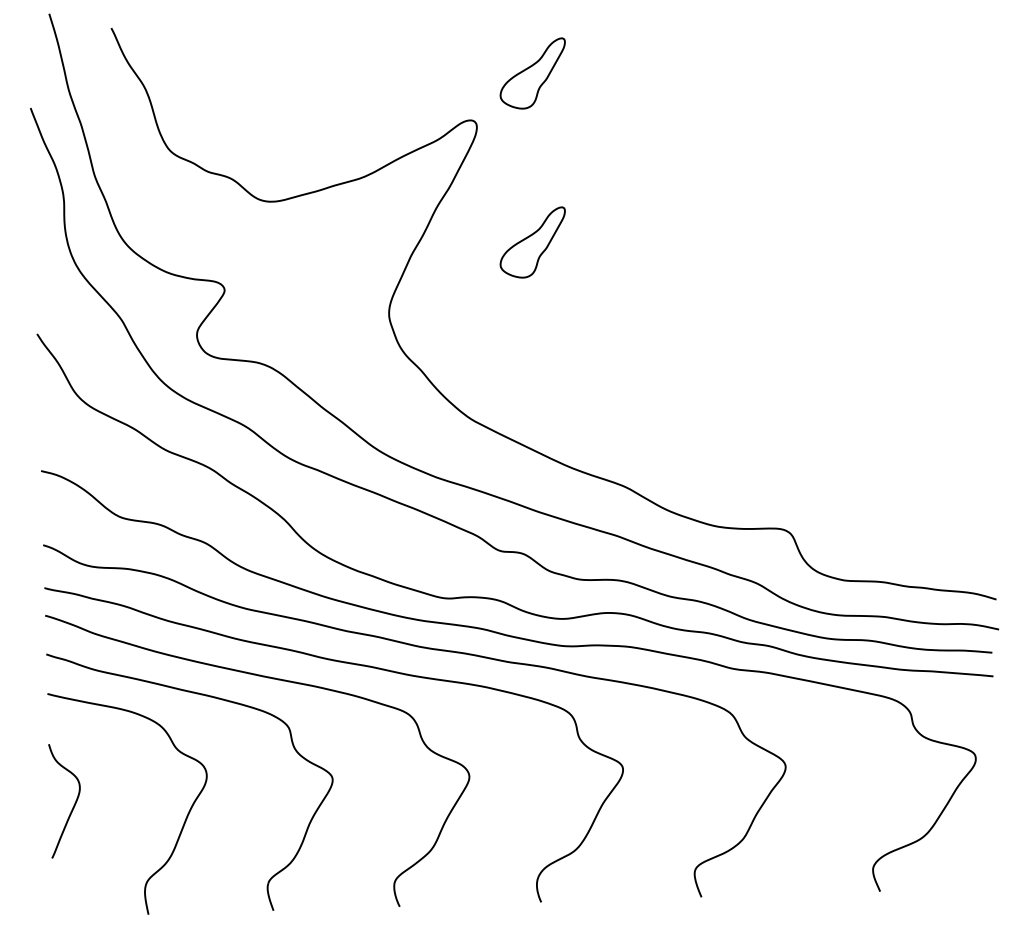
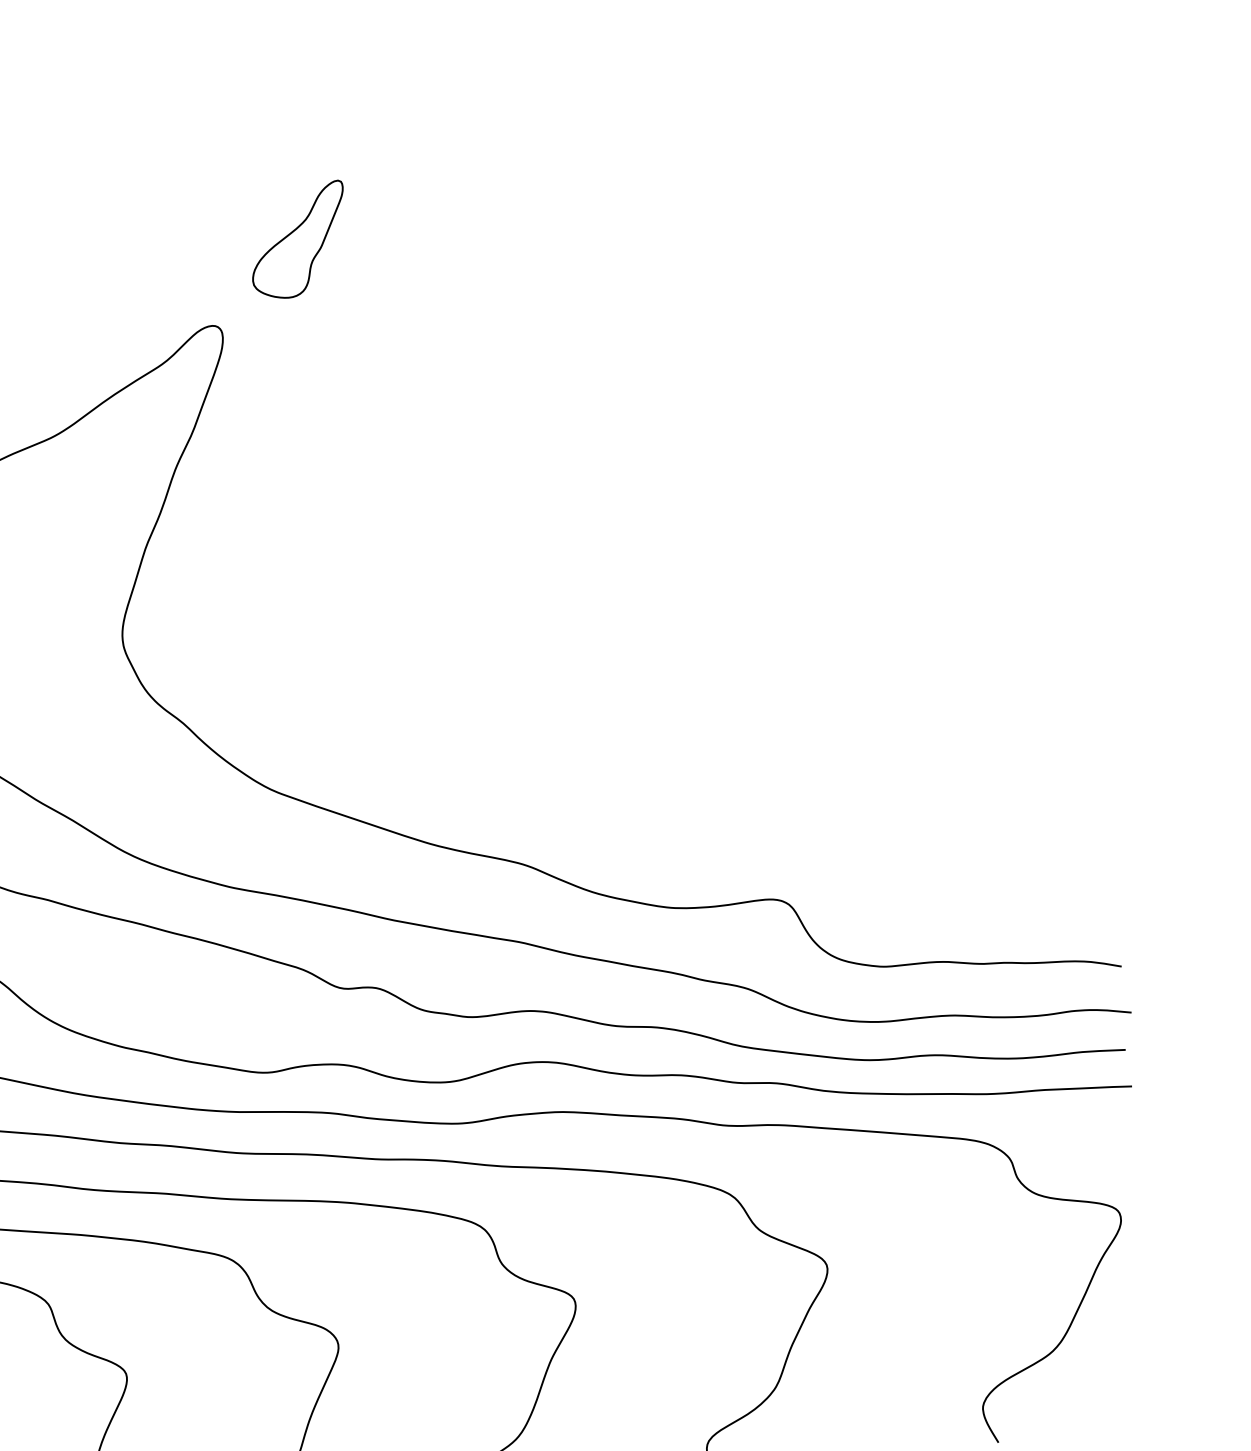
part: (532, 242) -> (331, 503), removed

